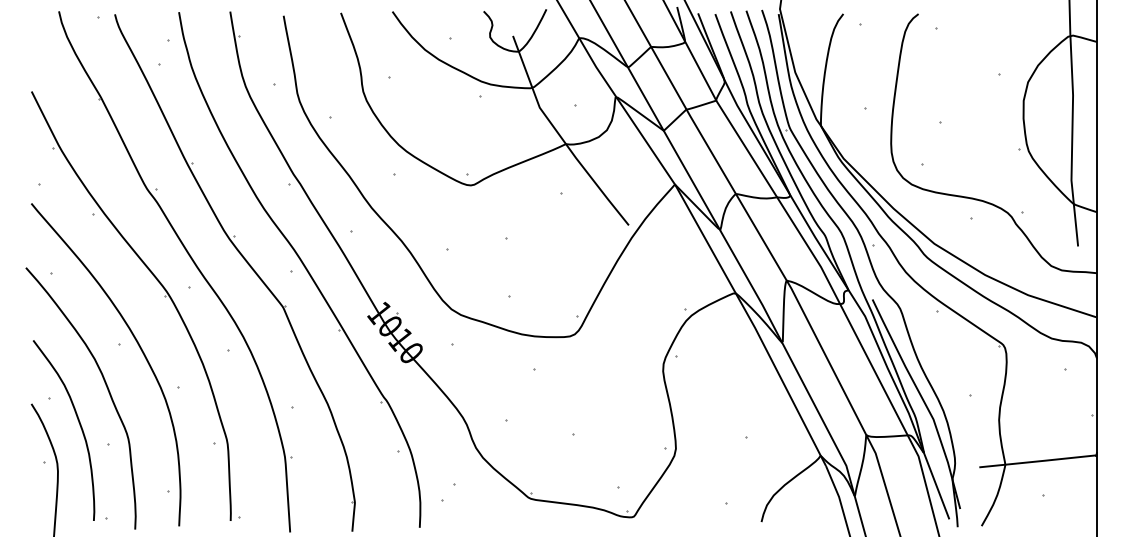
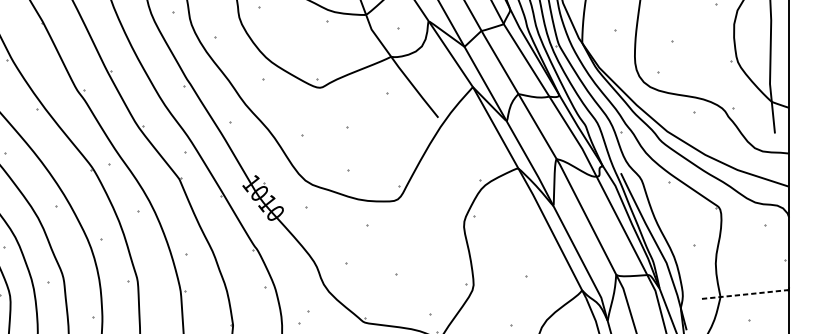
line: (1038, 461) -> (745, 294), solid -> dashed

